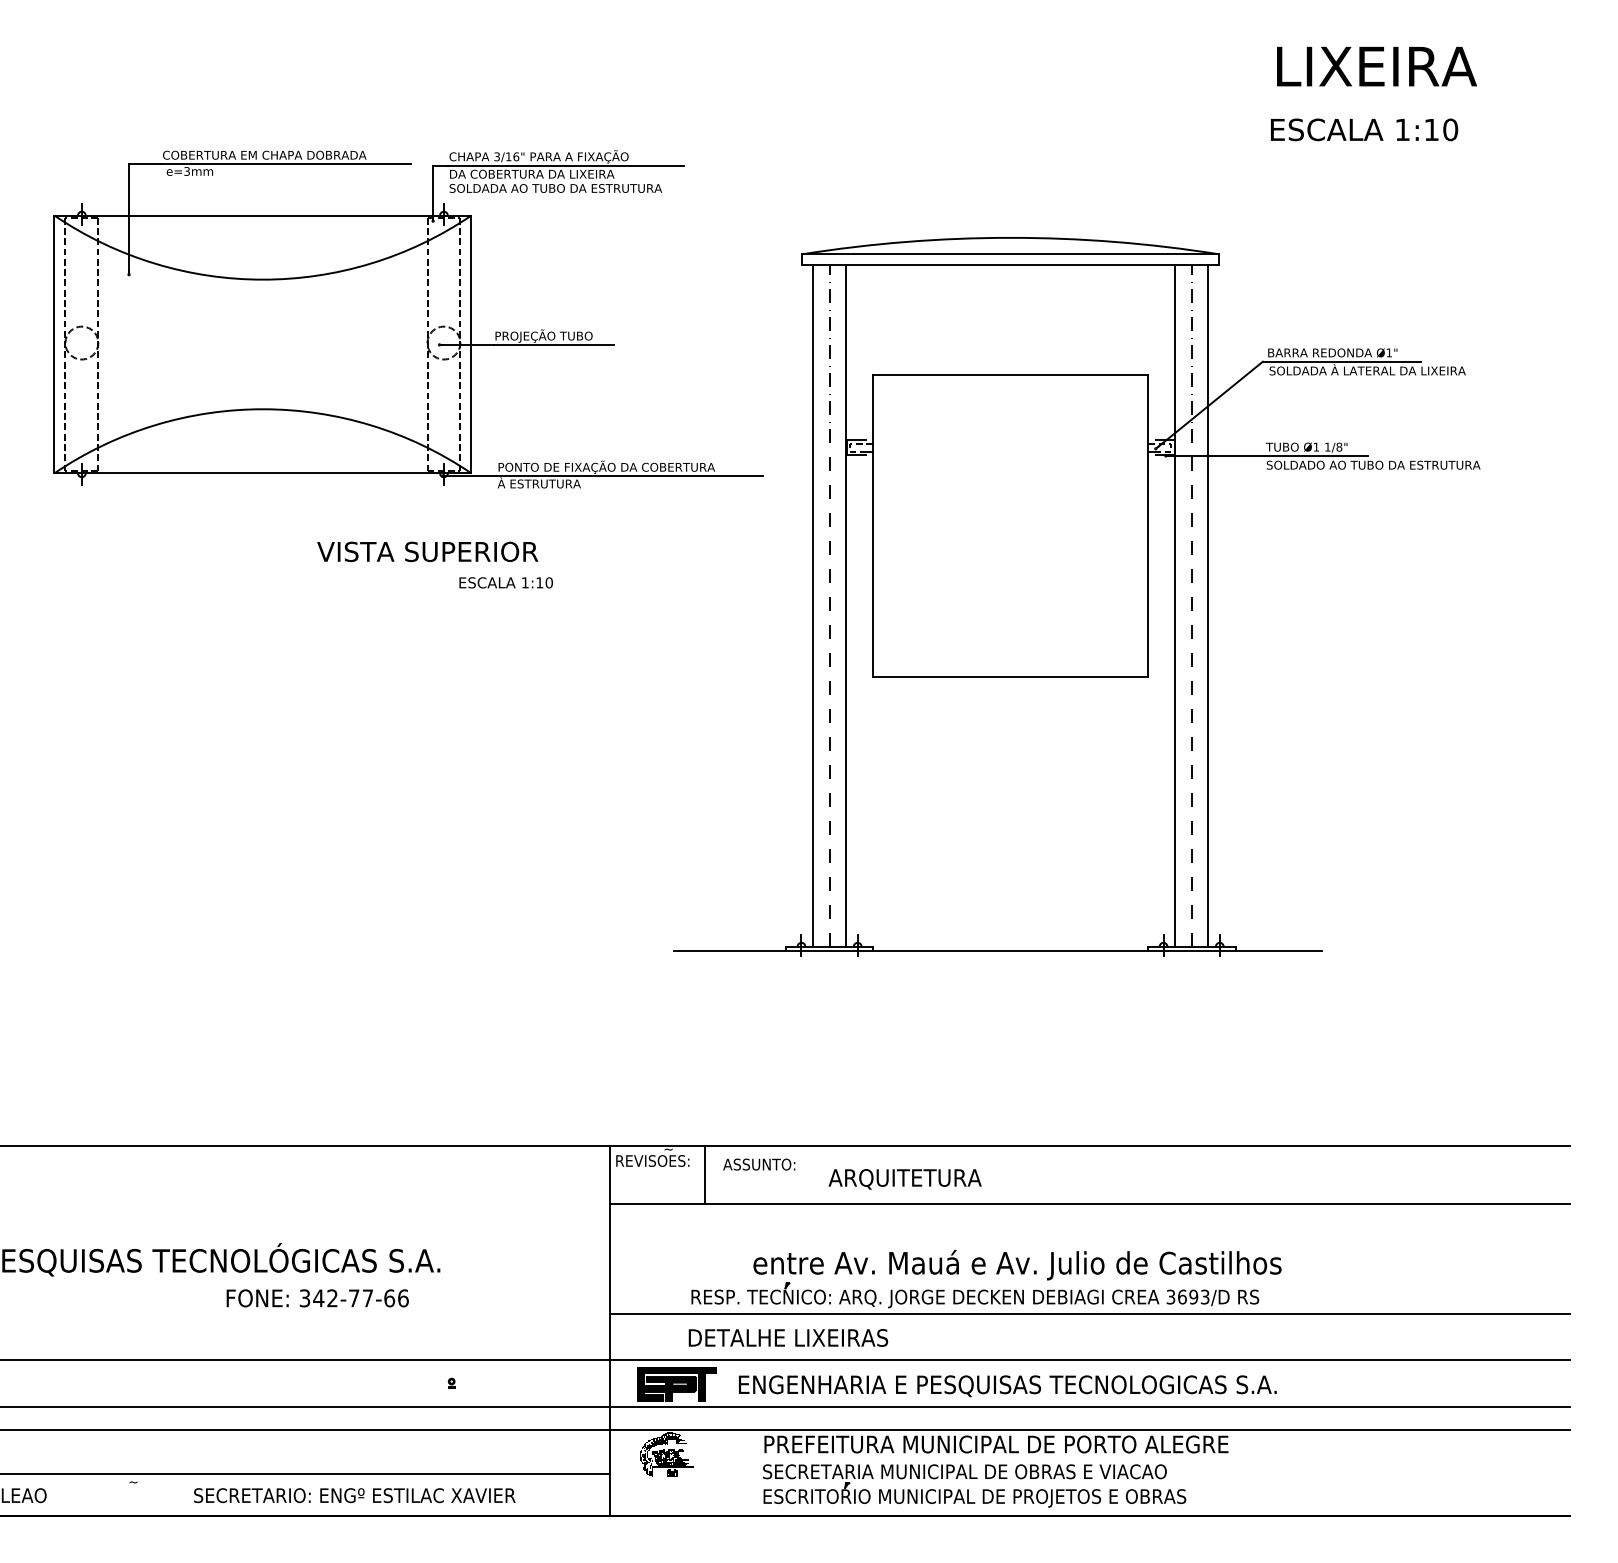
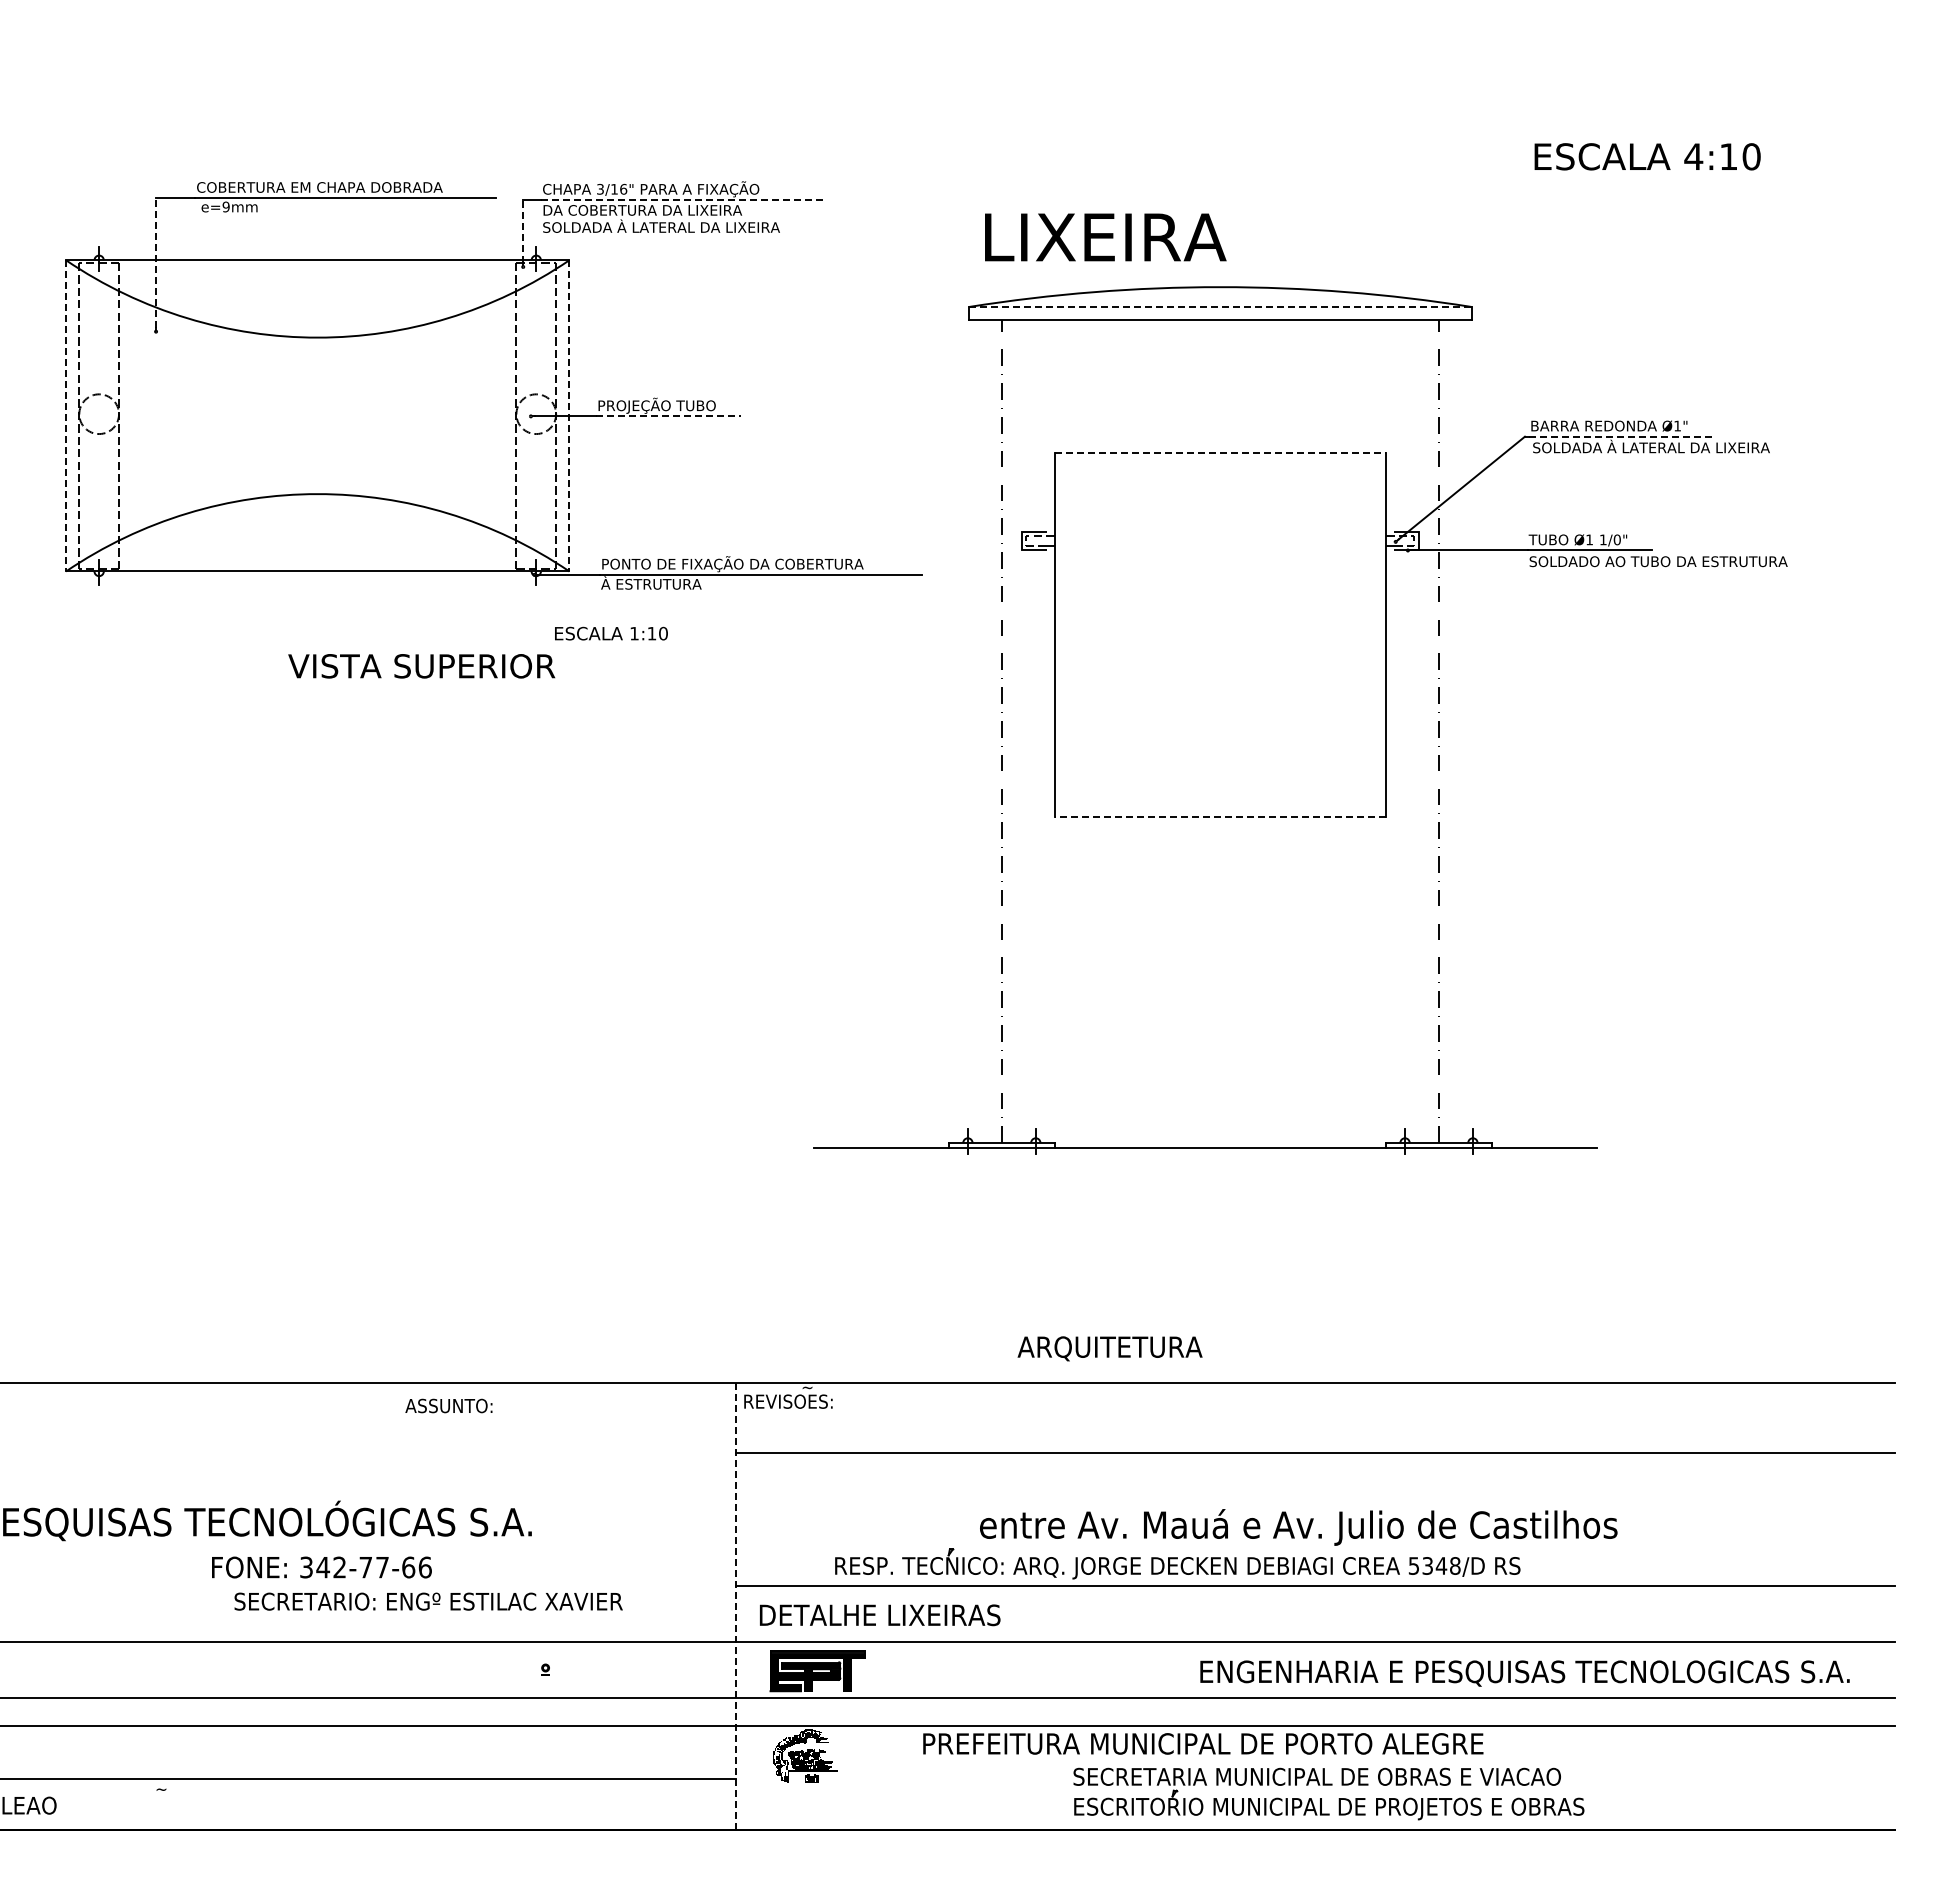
text: (1376, 66) -> (1105, 237), moved
text: (1402, 129) -> (1693, 156), 1:10 -> 4:10
line: (565, 165) -> (683, 199), solid -> dashed
text: (186, 171) -> (225, 206), e=3mm -> e=9mm
text: (587, 186) -> (709, 225), SOLDADA AO TUBO DA ESTRUTURA -> SOLDADA À LATERAL DA LIXEIRA
line: (433, 191) -> (523, 231), solid -> dashed
line: (129, 217) -> (156, 262), solid -> dashed
line: (1010, 254) -> (1220, 307), solid -> dashed
line: (54, 344) -> (66, 415), solid -> dashed
line: (471, 344) -> (569, 415), solid -> dashed
line: (553, 344) -> (668, 416), solid -> dashed
line: (1343, 361) -> (1622, 436), solid -> dashed
line: (1010, 374) -> (1220, 452), solid -> dashed
text: (1338, 446) -> (1616, 539), 1/8" -> 1/0"
text: (427, 552) -> (421, 666), moved
text: (506, 582) -> (611, 633), moved
line: (812, 605) -> (981, 731), removed
line: (845, 605) -> (1021, 731), removed
line: (1175, 605) -> (1419, 731), removed
line: (1207, 605) -> (1458, 731), removed
line: (1010, 677) -> (1220, 817), solid -> dashed
text: (758, 1164) -> (448, 1405), moved
line: (705, 1174) -> (851, 1418), removed
text: (904, 1179) -> (1109, 1348), moved
text: (1017, 1265) -> (1298, 1527), moved
text: (1187, 1296) -> (1434, 1565), 3693/D -> 5348/D
text: (317, 1298) -> (321, 1567), moved
line: (609, 1330) -> (736, 1606), solid -> dashed
text: (788, 1338) -> (880, 1615), moved
text: (1007, 1386) -> (1524, 1673), moved
part: (974, 1478) -> (1328, 1785), moved
text: (354, 1495) -> (428, 1601), moved

